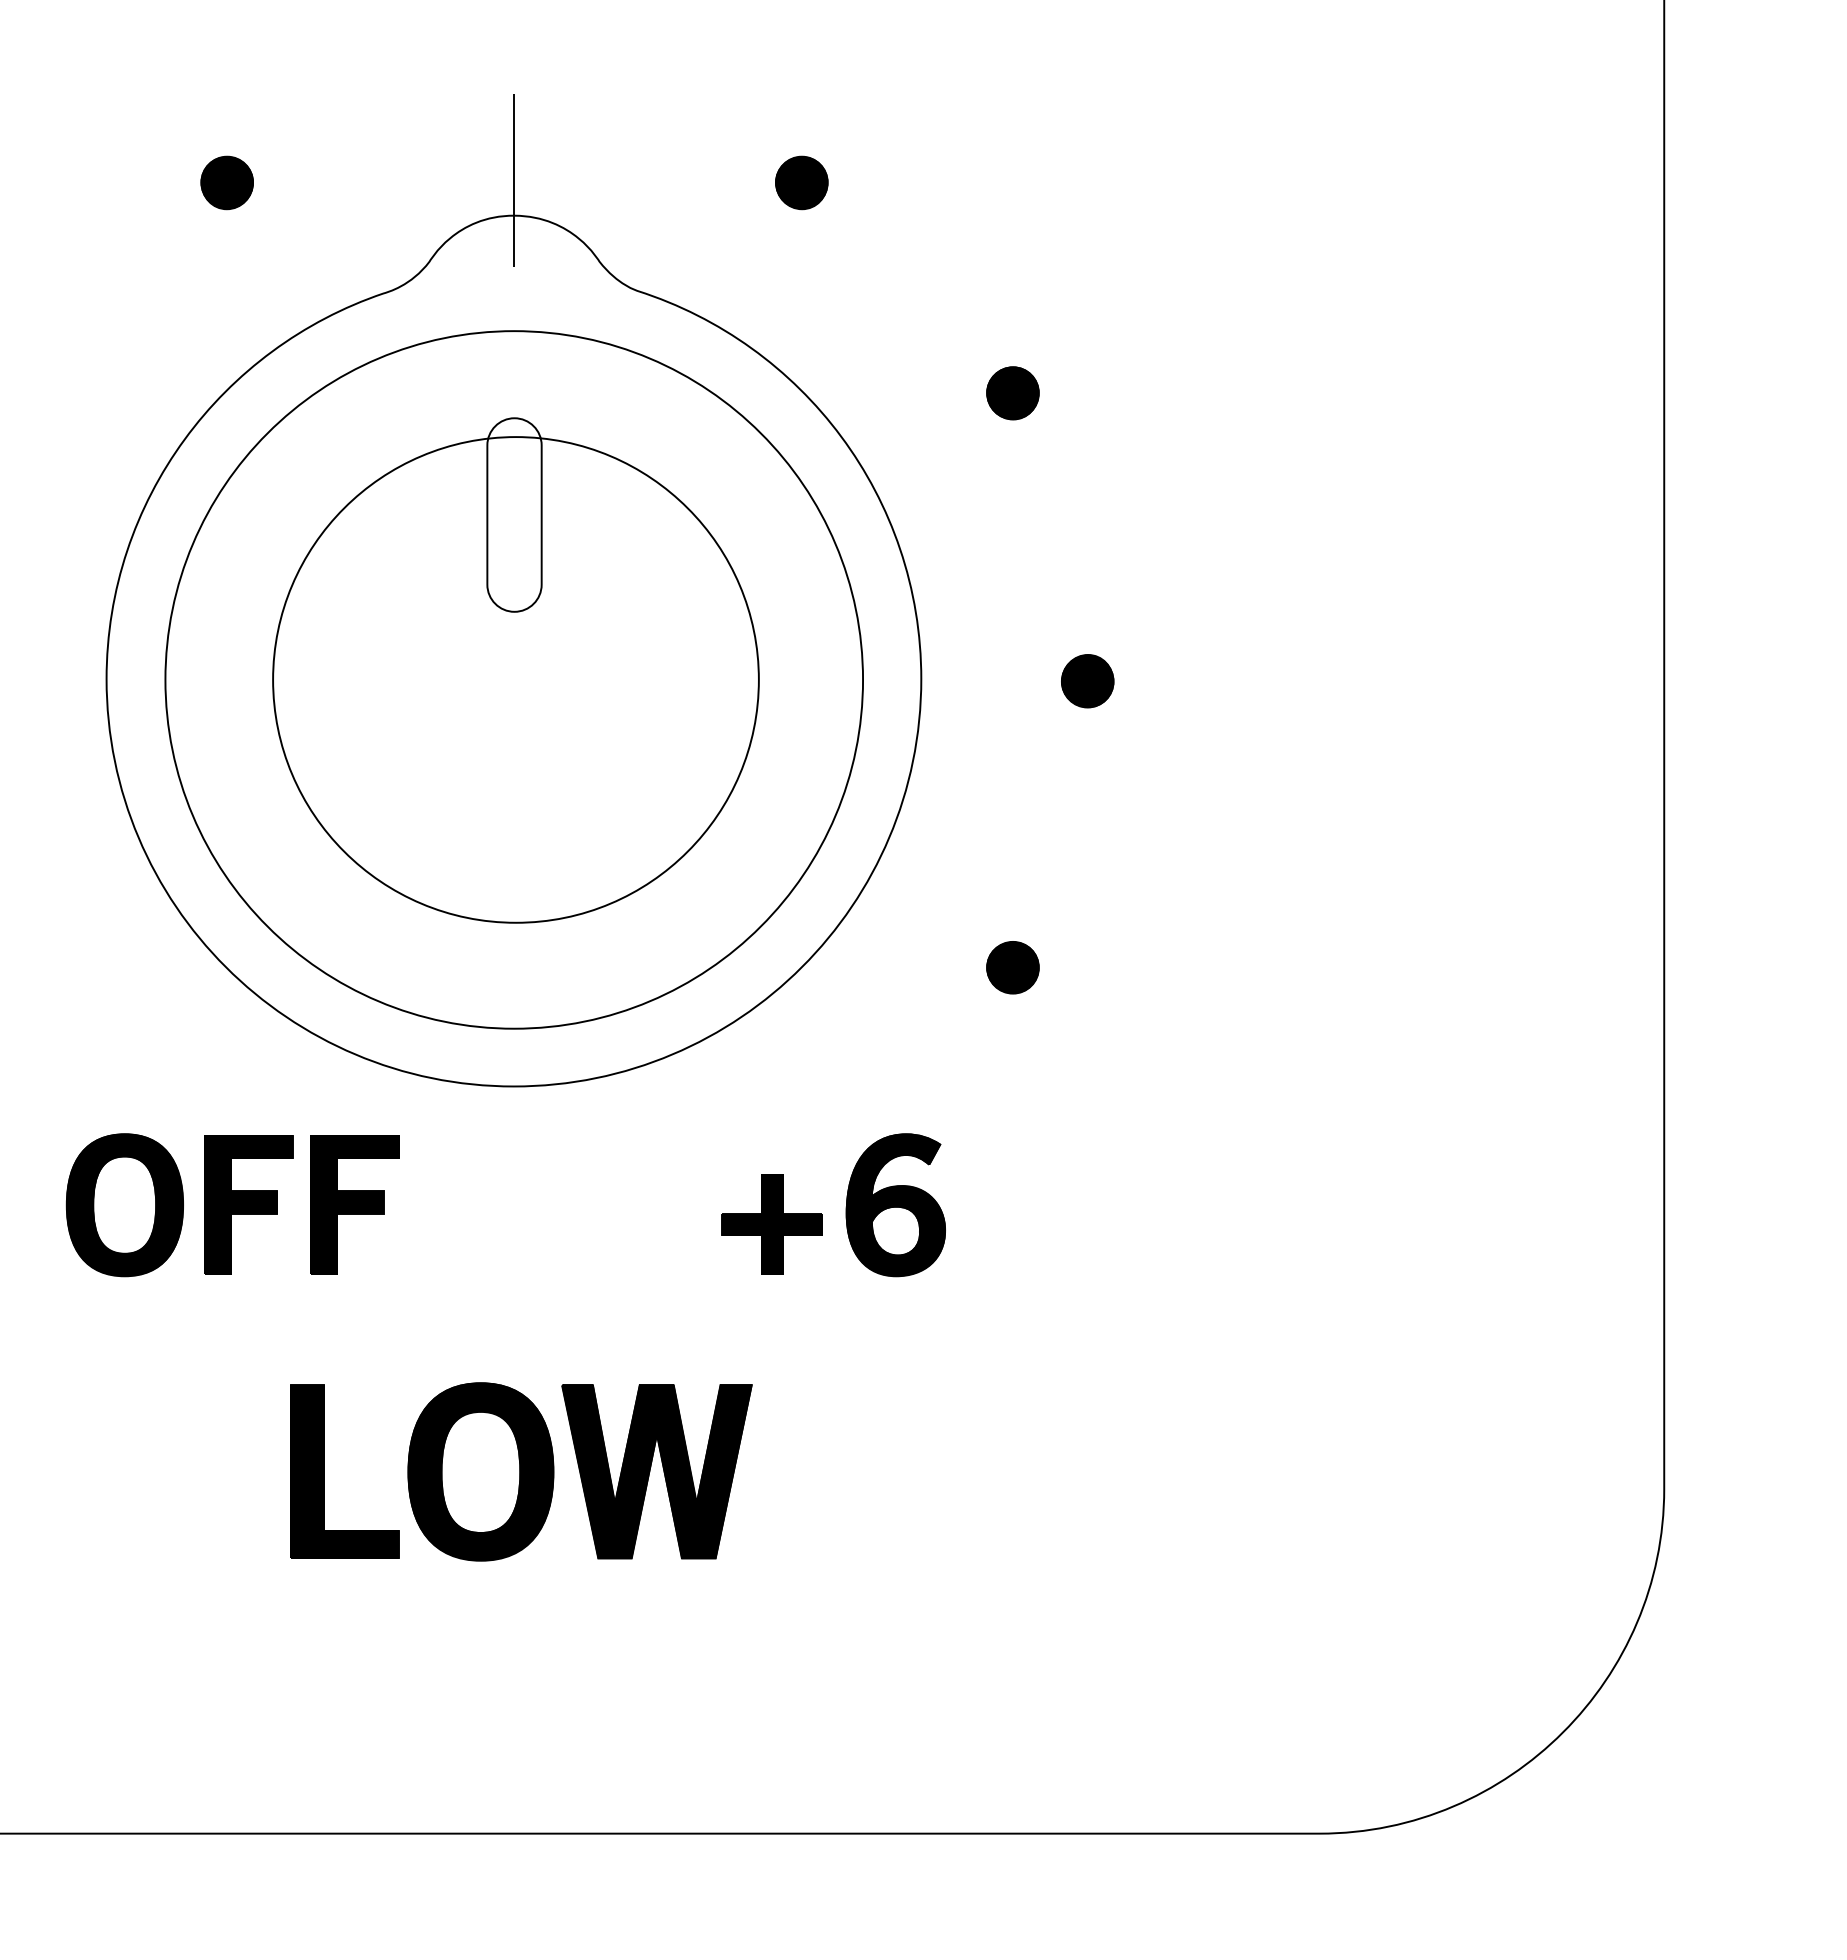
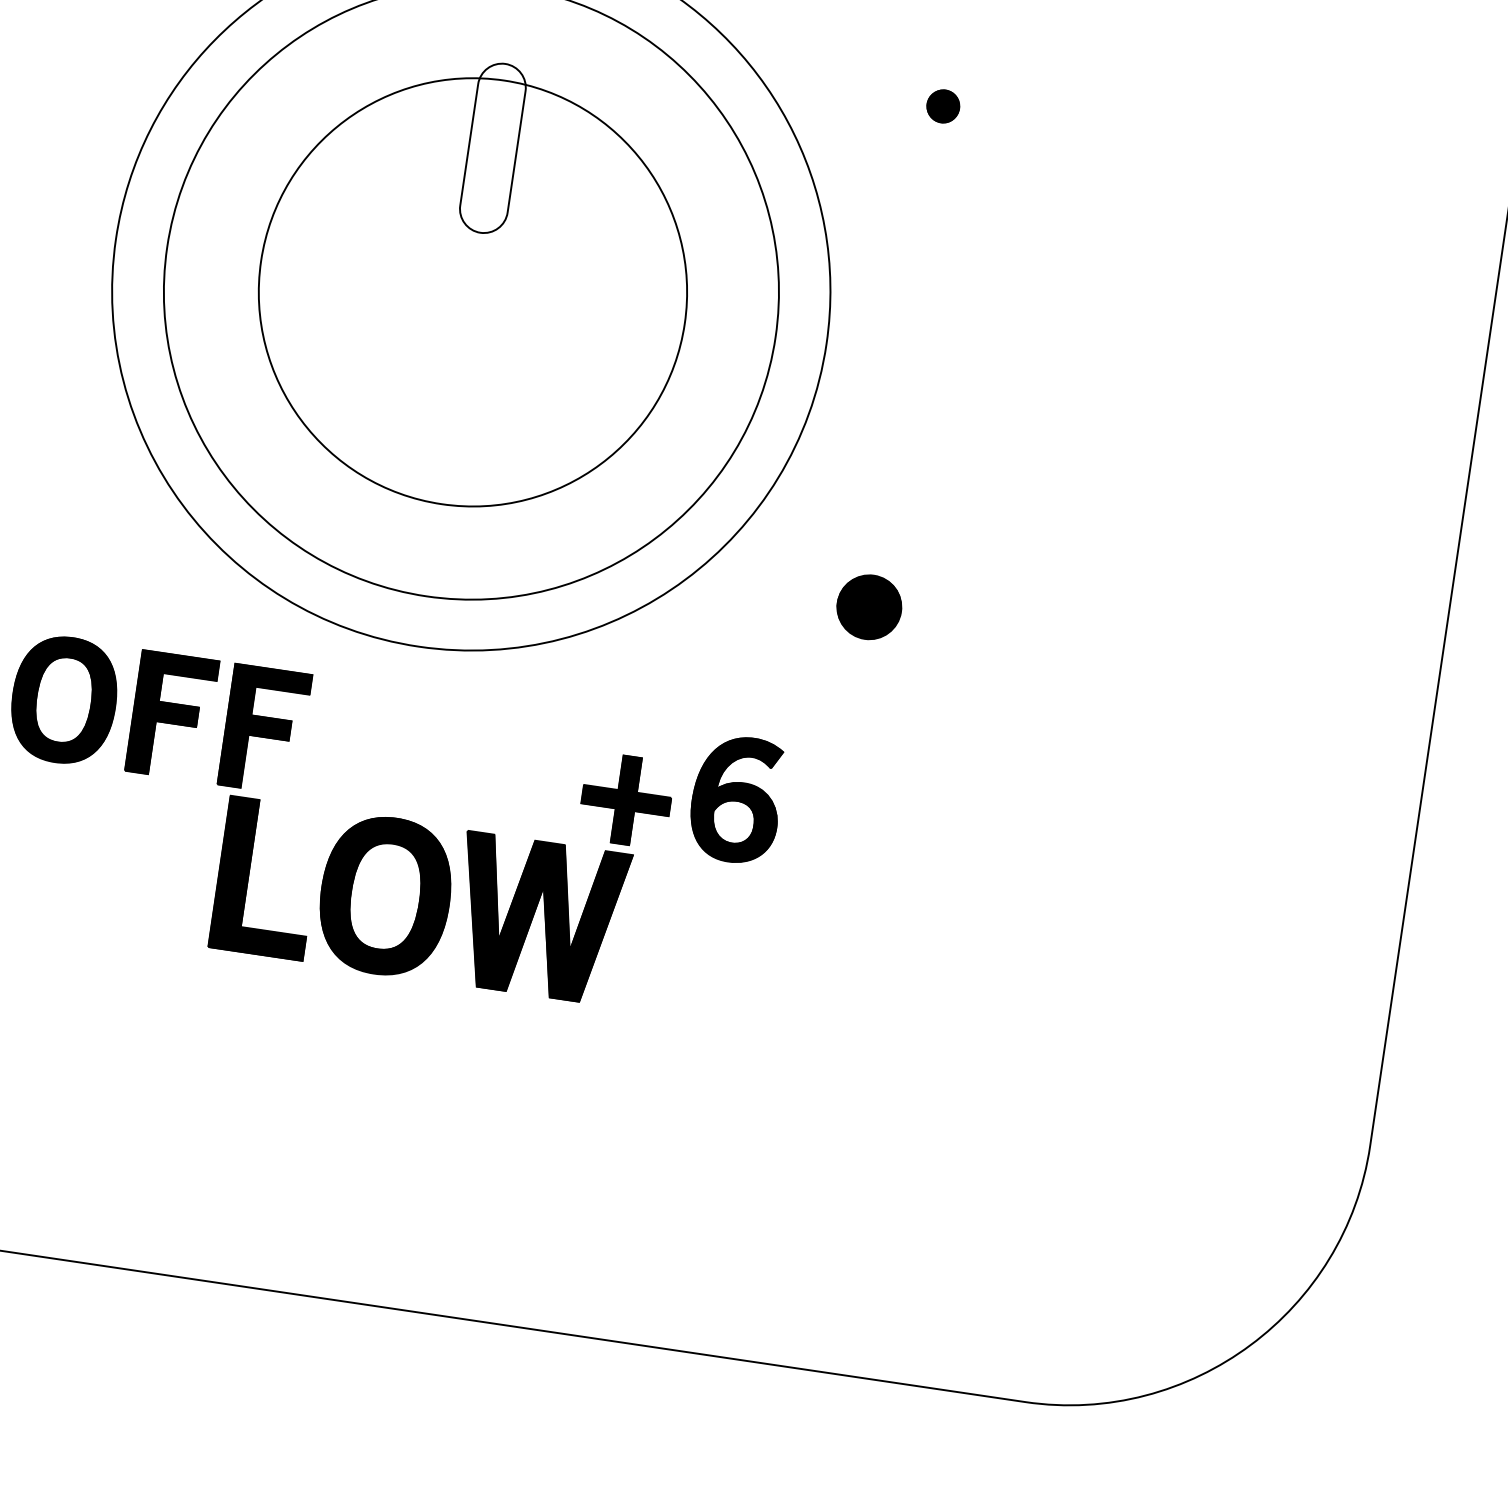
part: (1012, 393) -> (942, 106), size x0.7
part: (1087, 681) -> (971, 367), removed
part: (1012, 967) -> (868, 607), size x1.4
part: (521, 1471) -> (420, 900), moved

